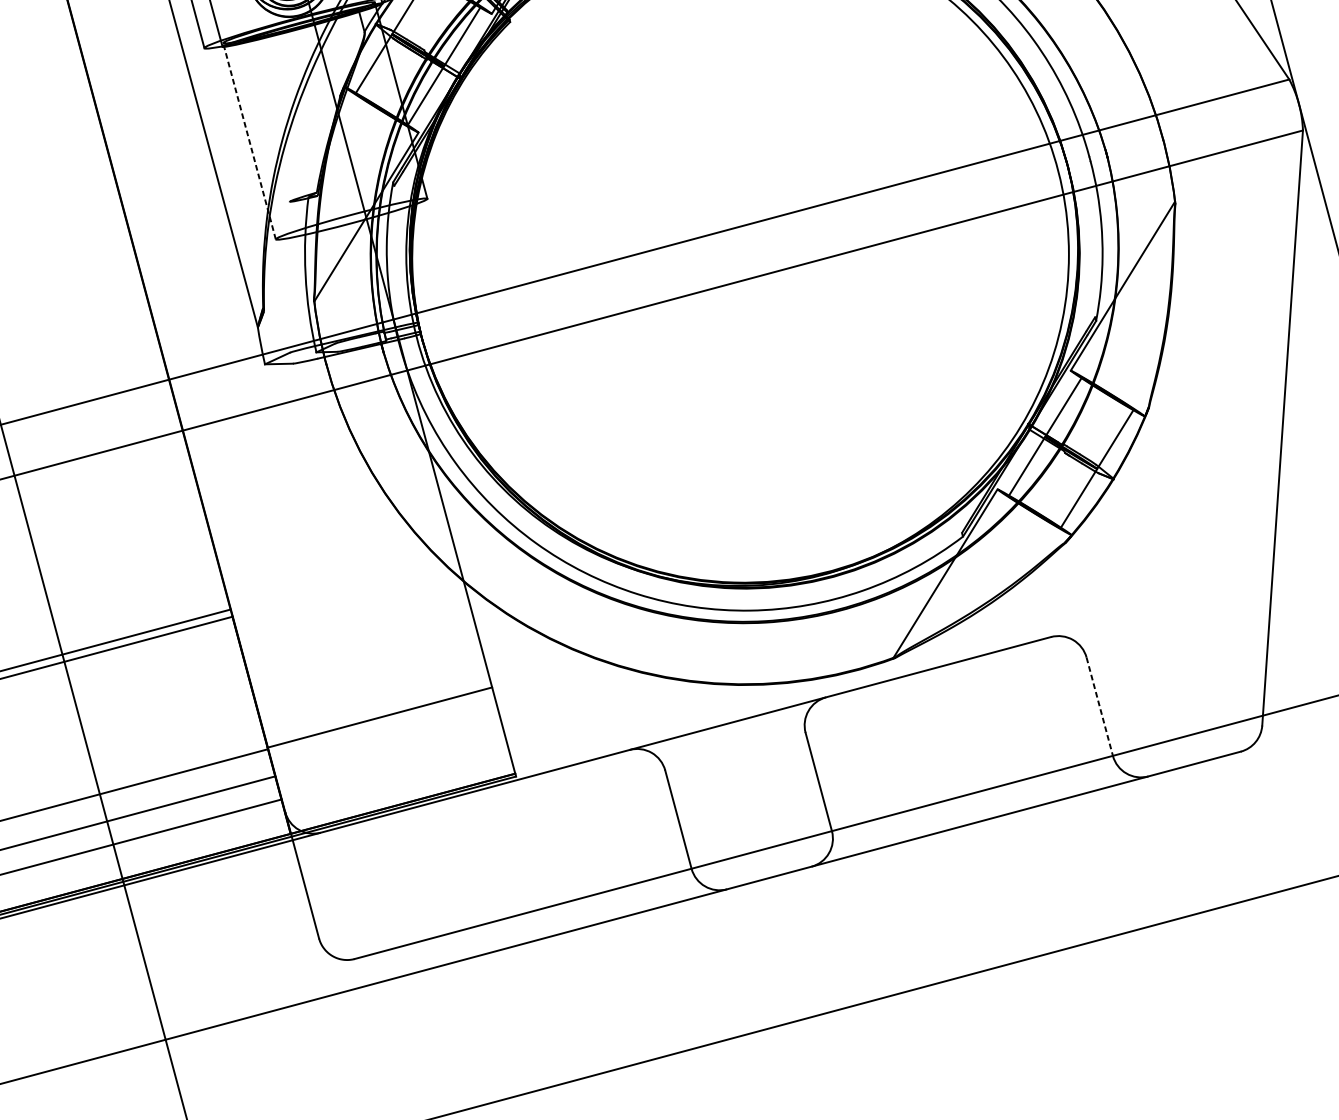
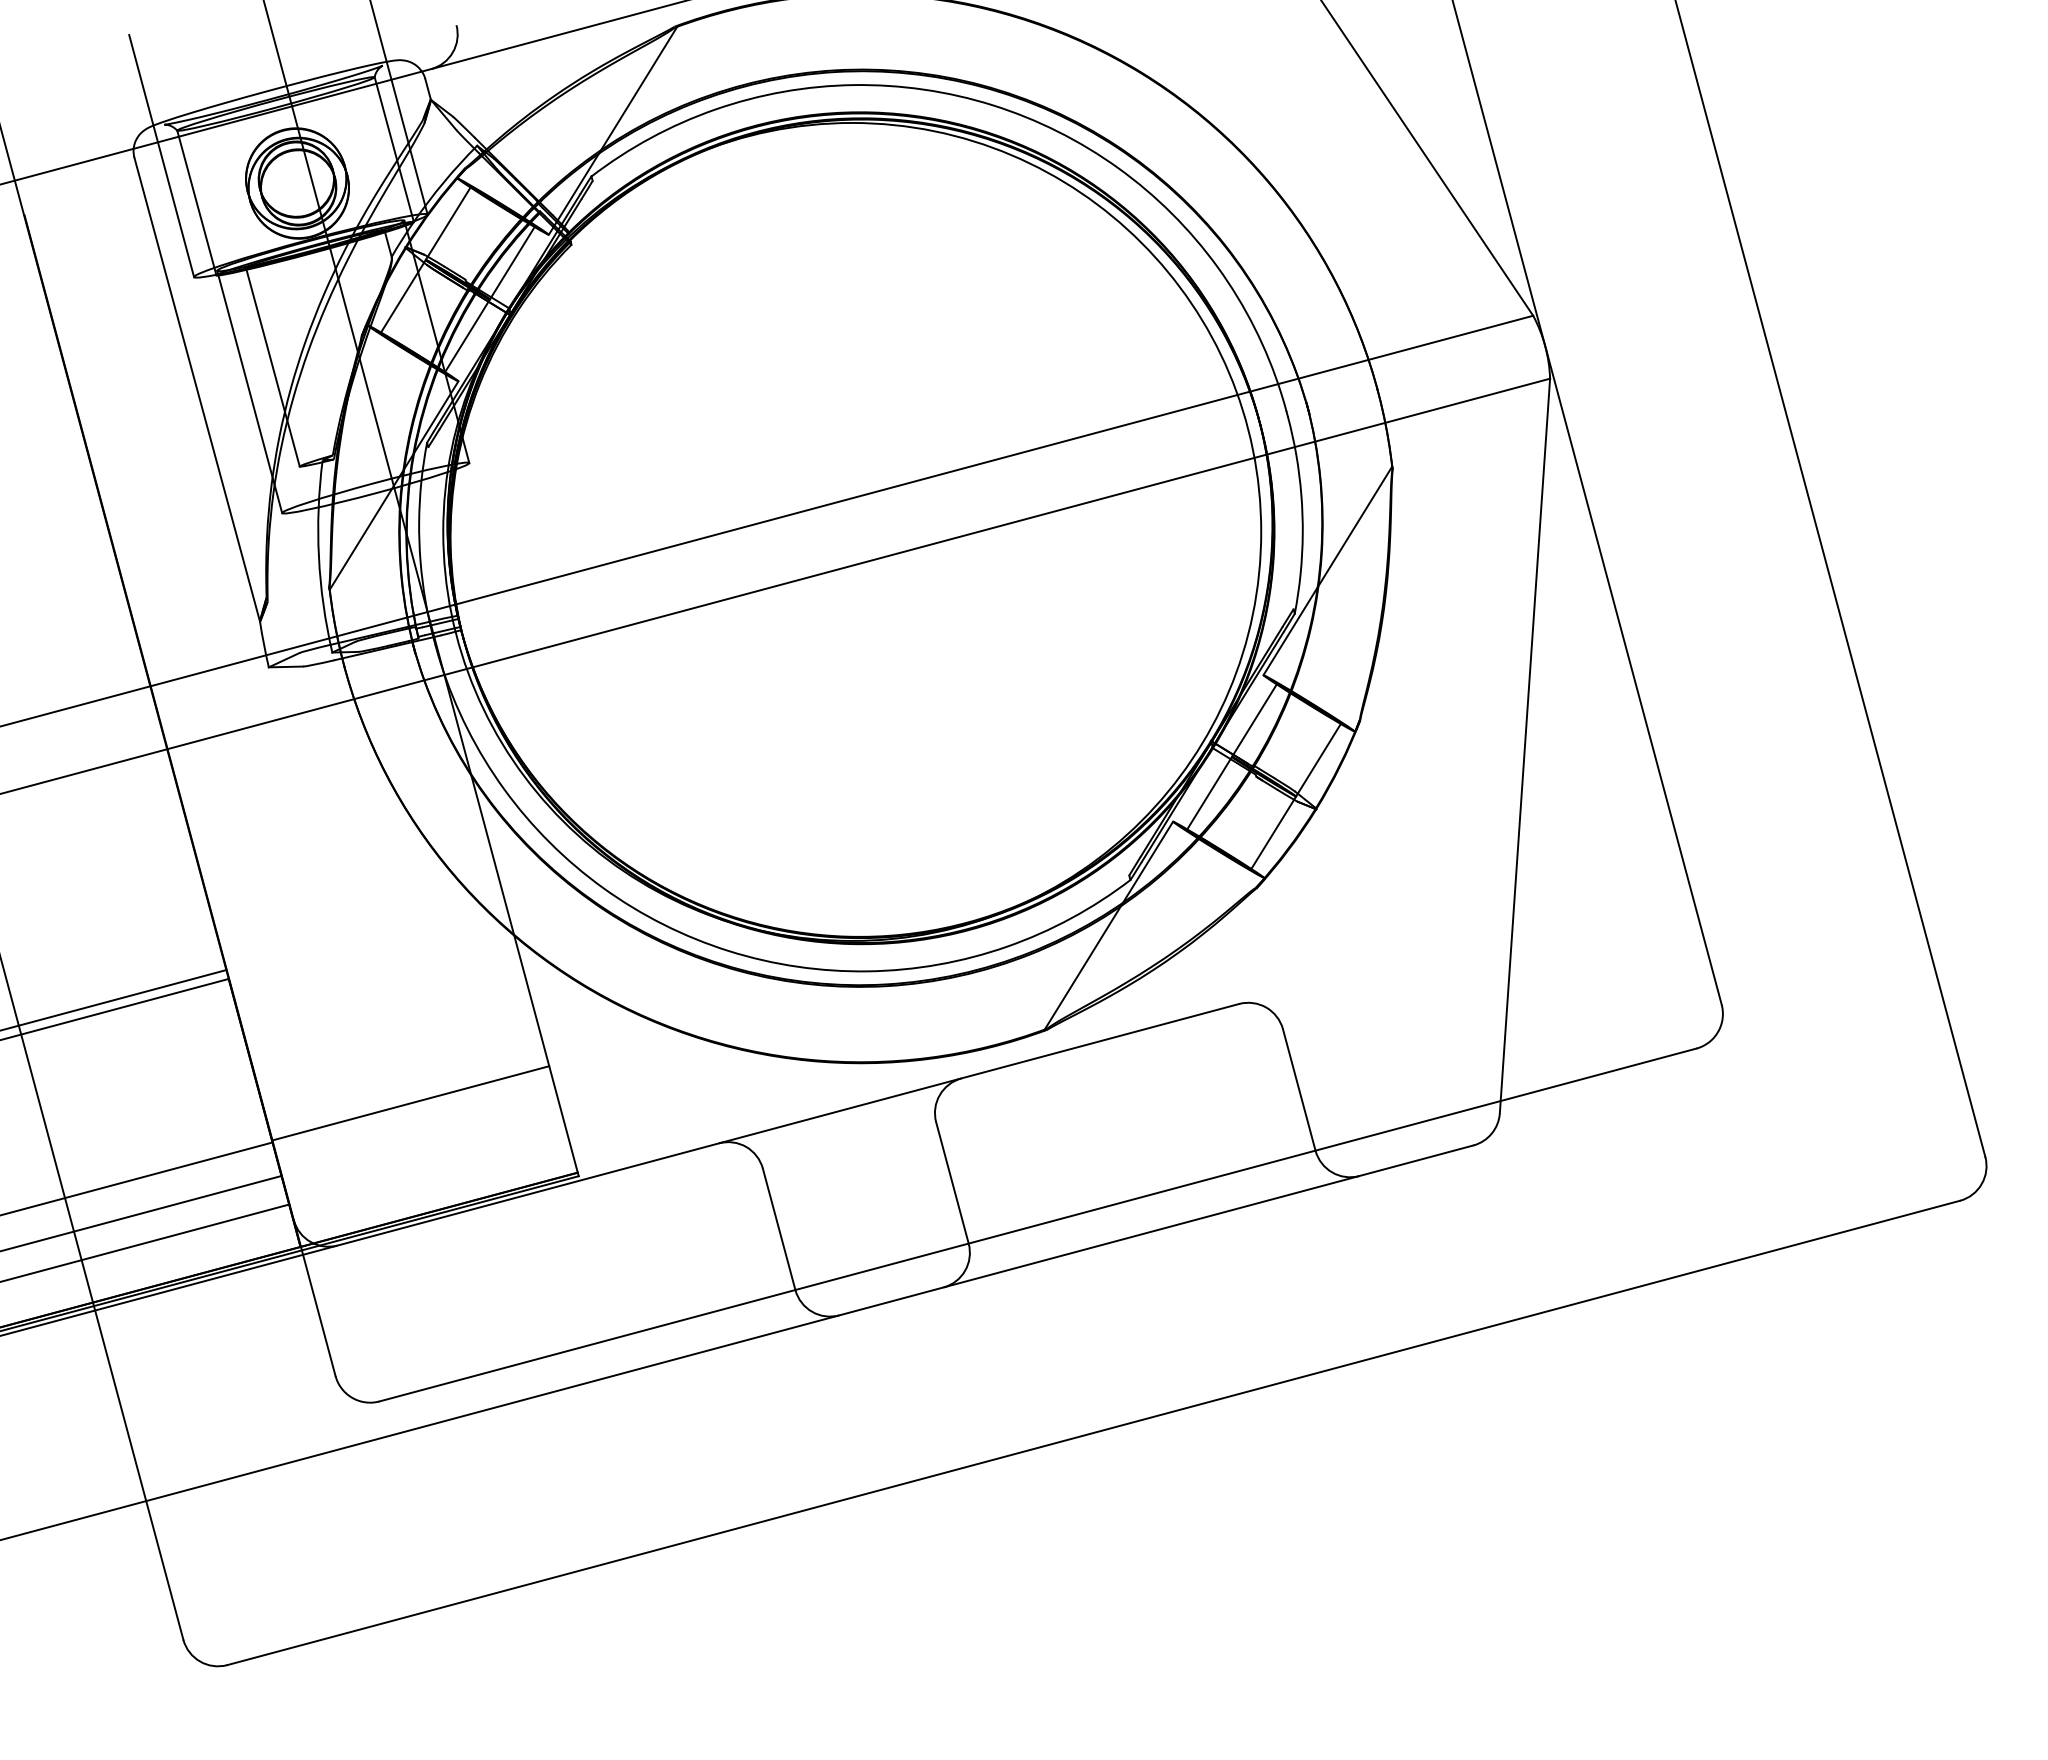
line: (267, 120) -> (272, 366), added
line: (249, 140) -> (249, 391), dashed -> solid
line: (1099, 707) -> (1299, 1090), dashed -> solid

